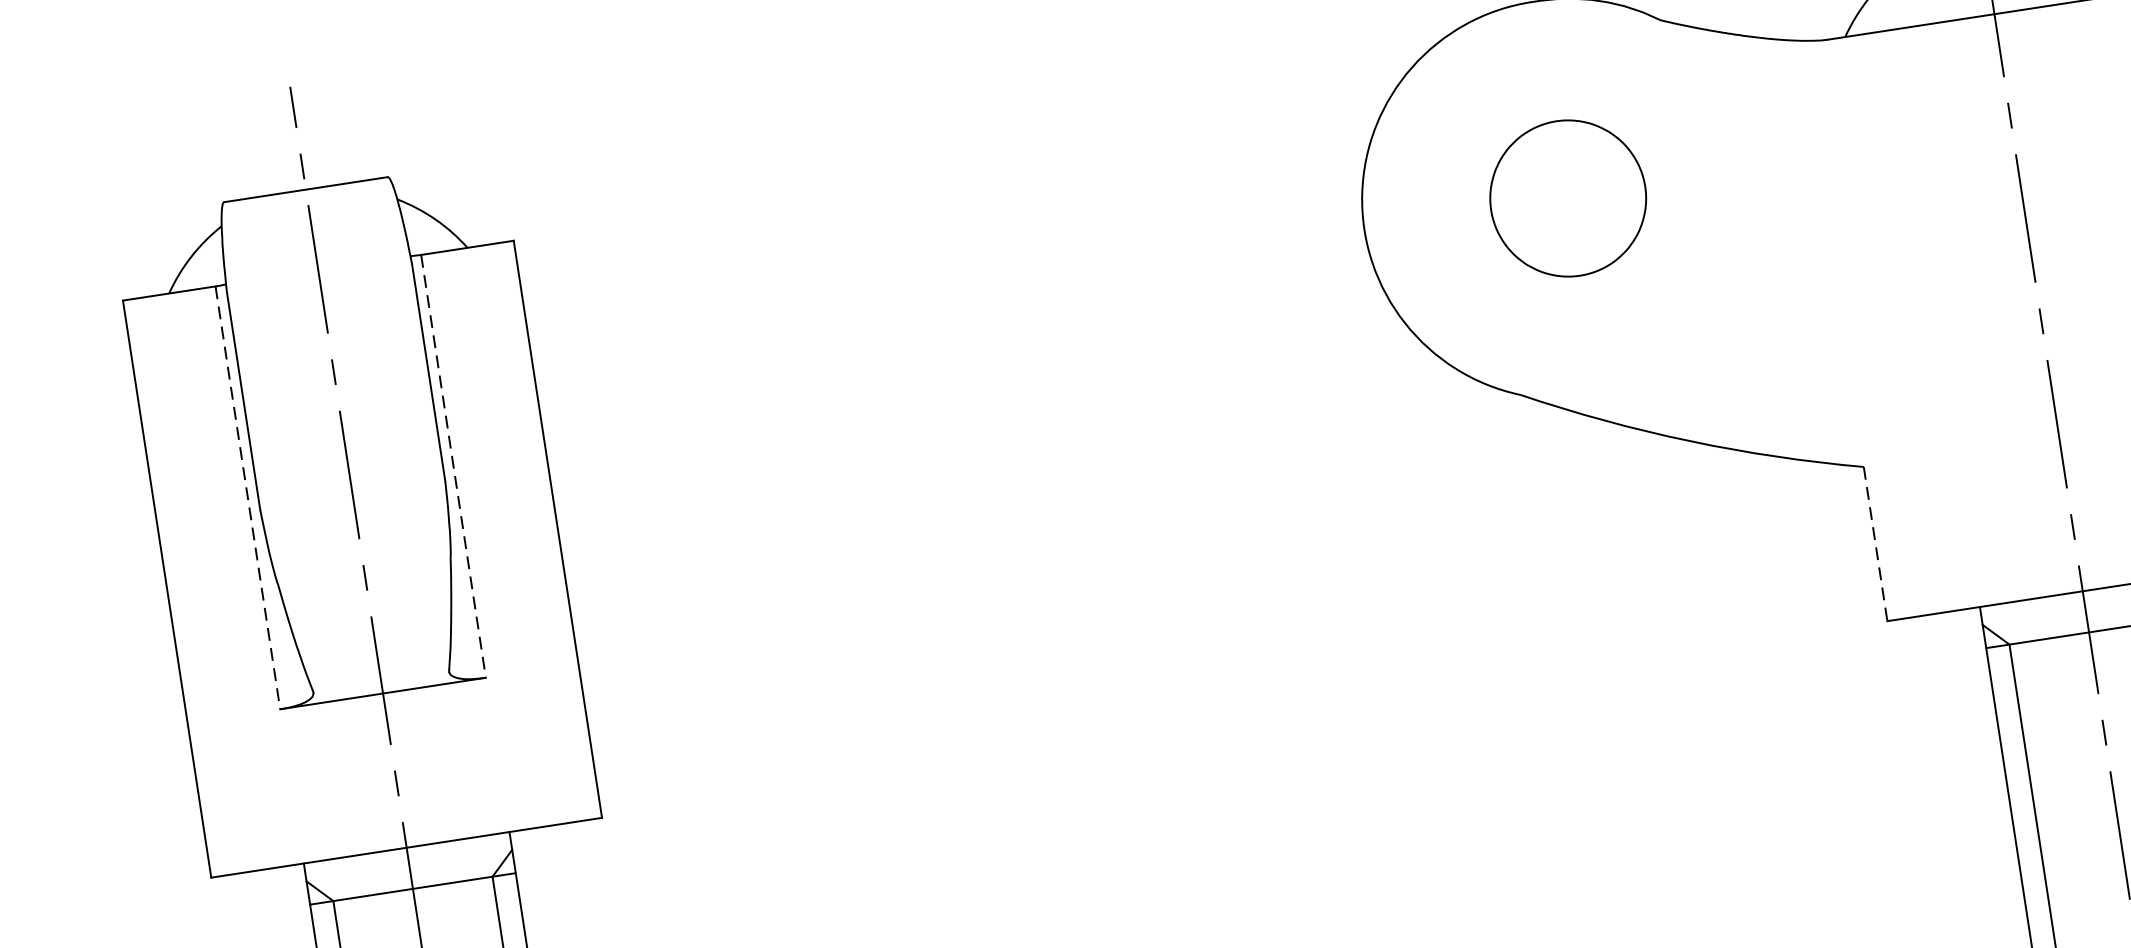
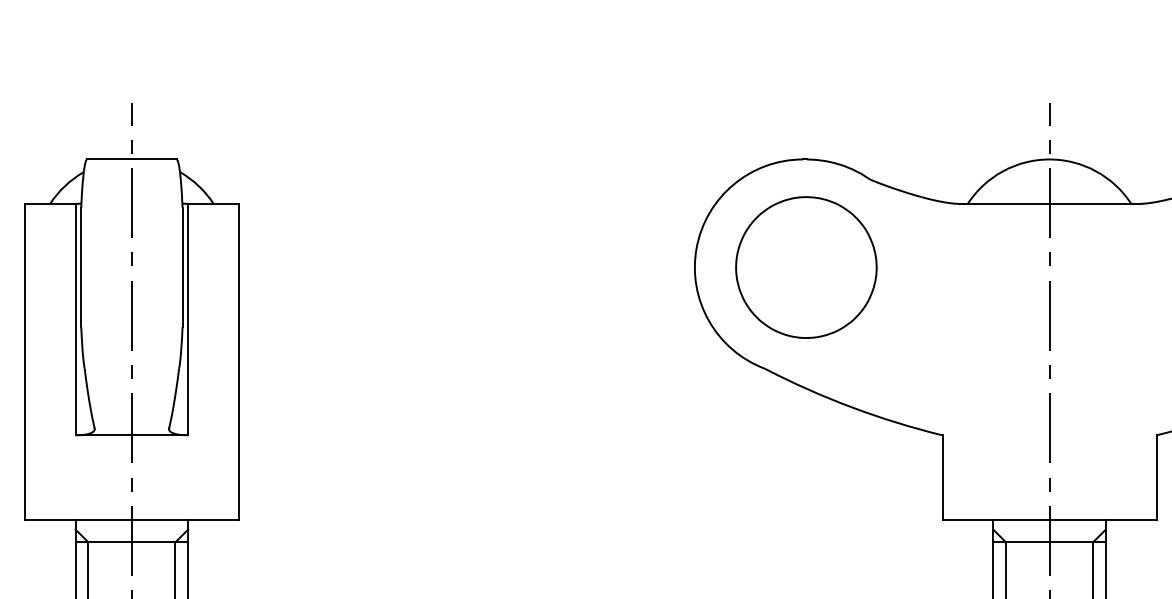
part: (1568, 198) -> (806, 267), size x1.67
line: (454, 466) -> (188, 319), dashed -> solid
line: (247, 497) -> (75, 319), dashed -> solid
line: (1875, 545) -> (942, 478), dashed -> solid

